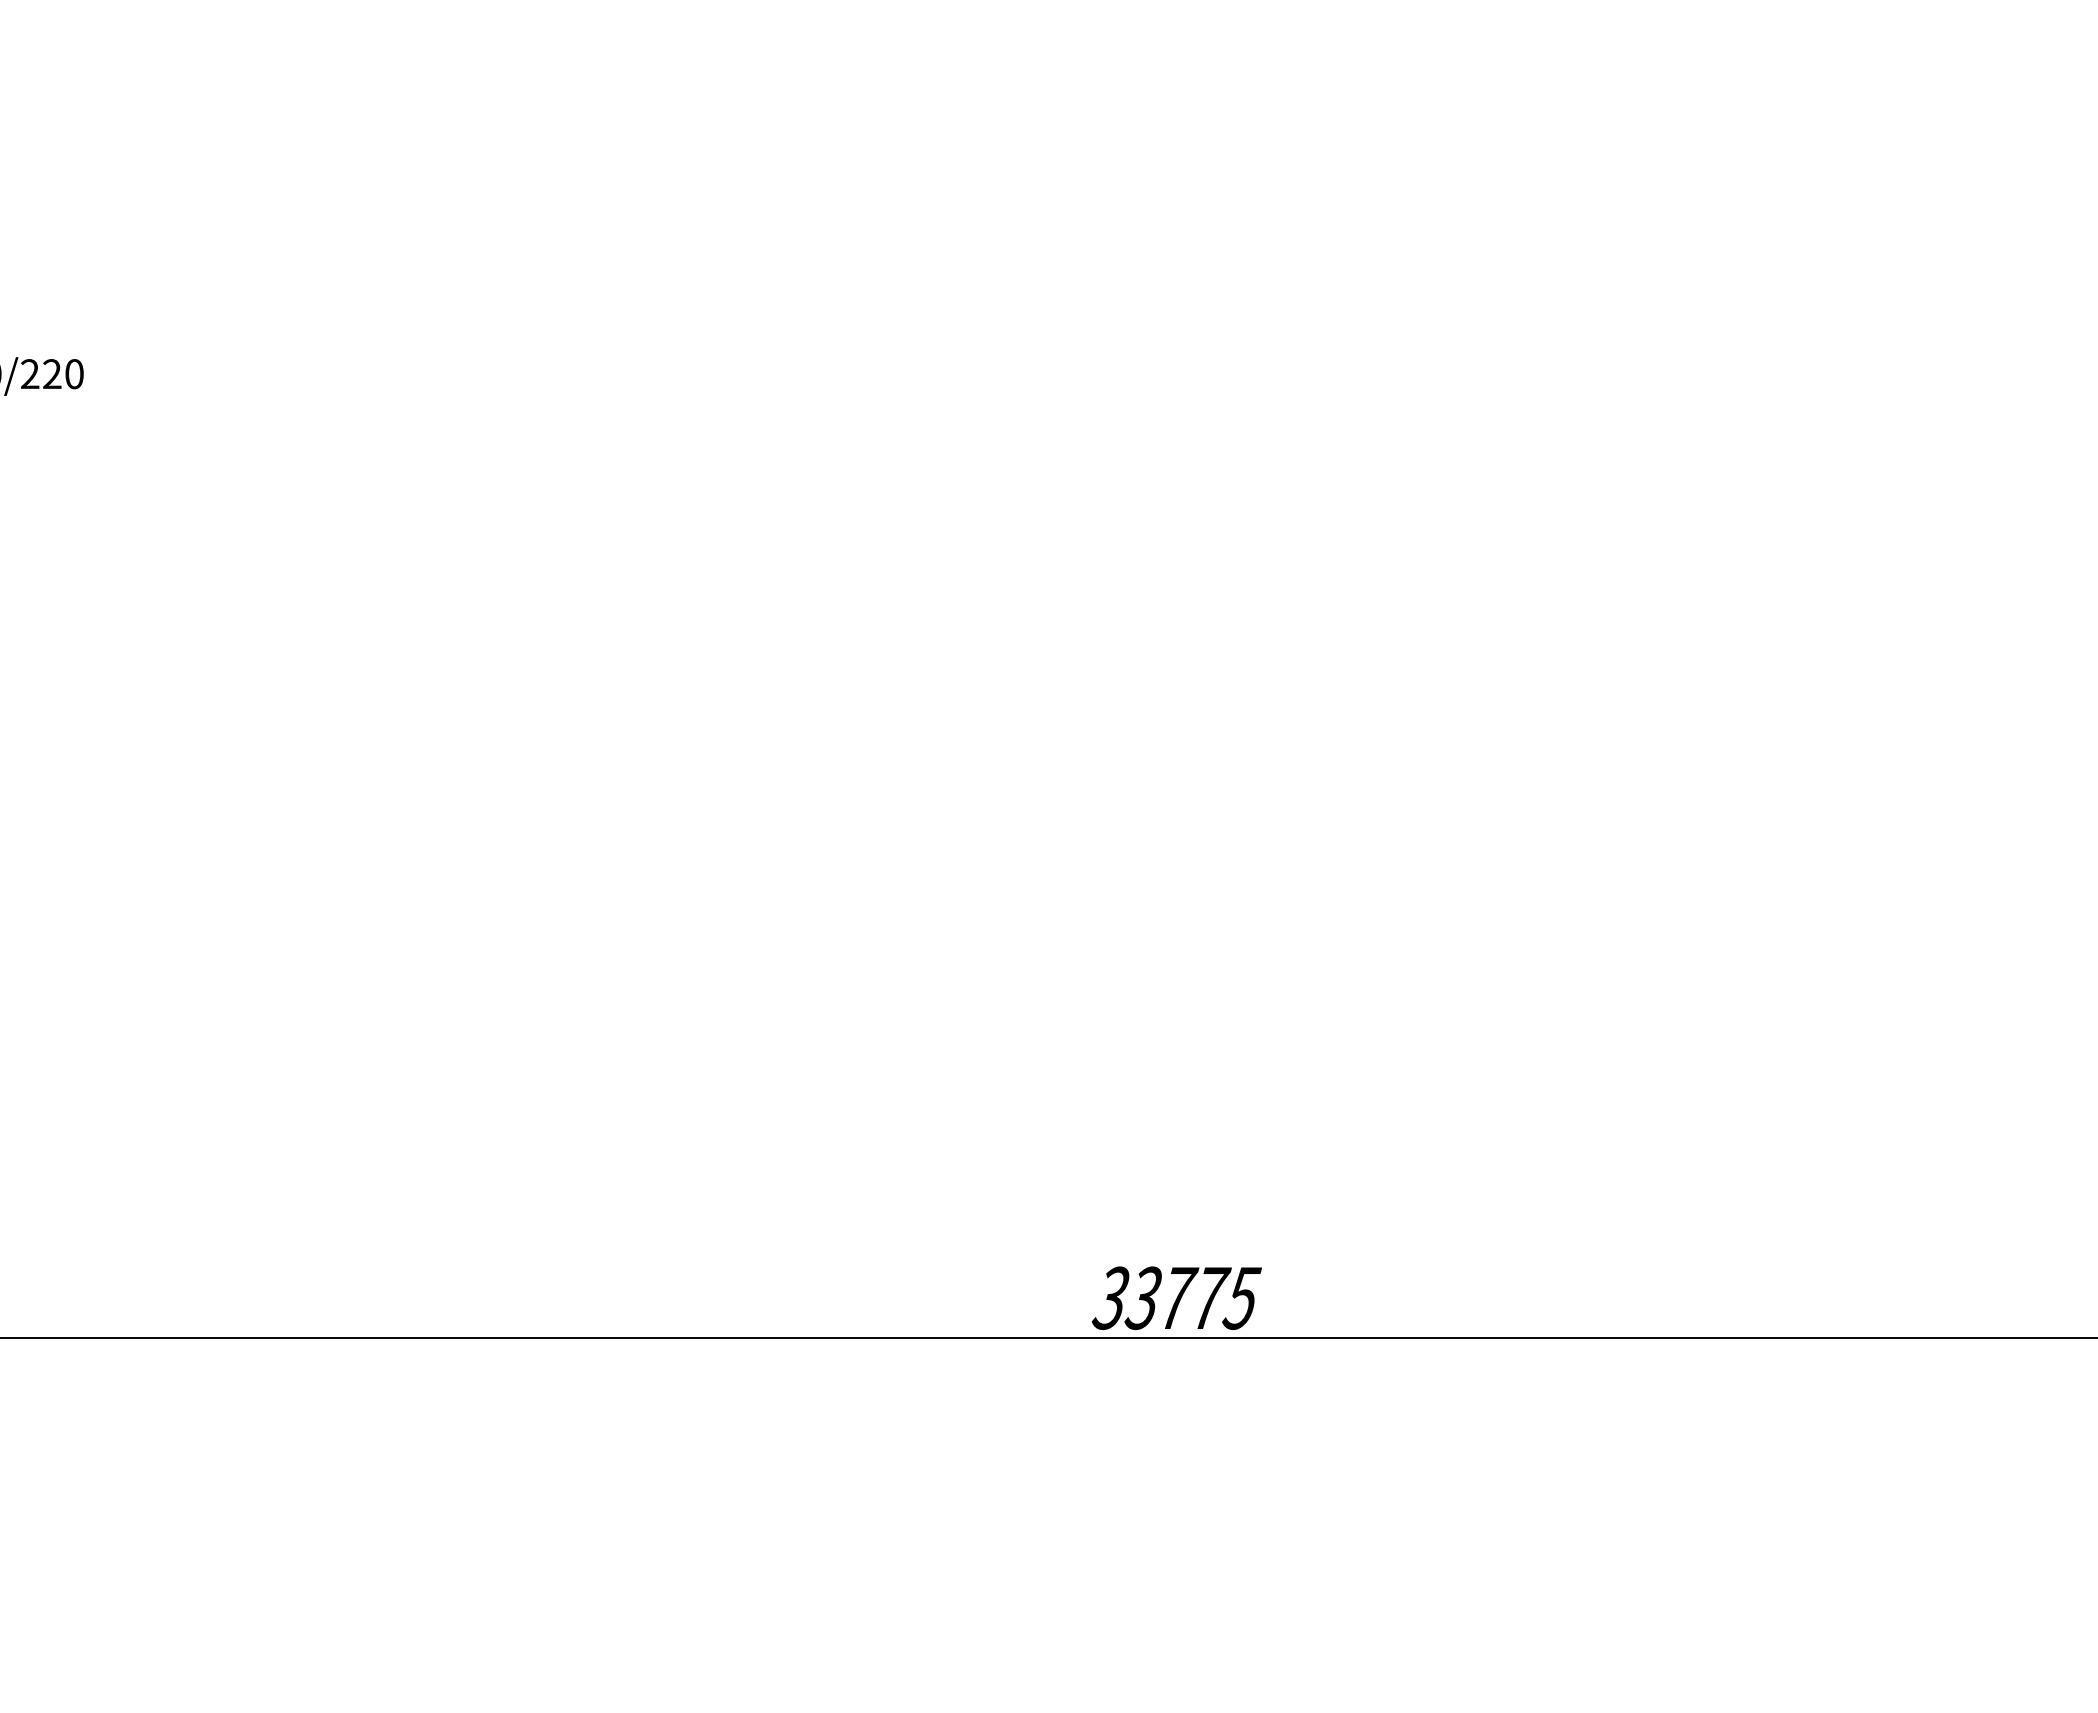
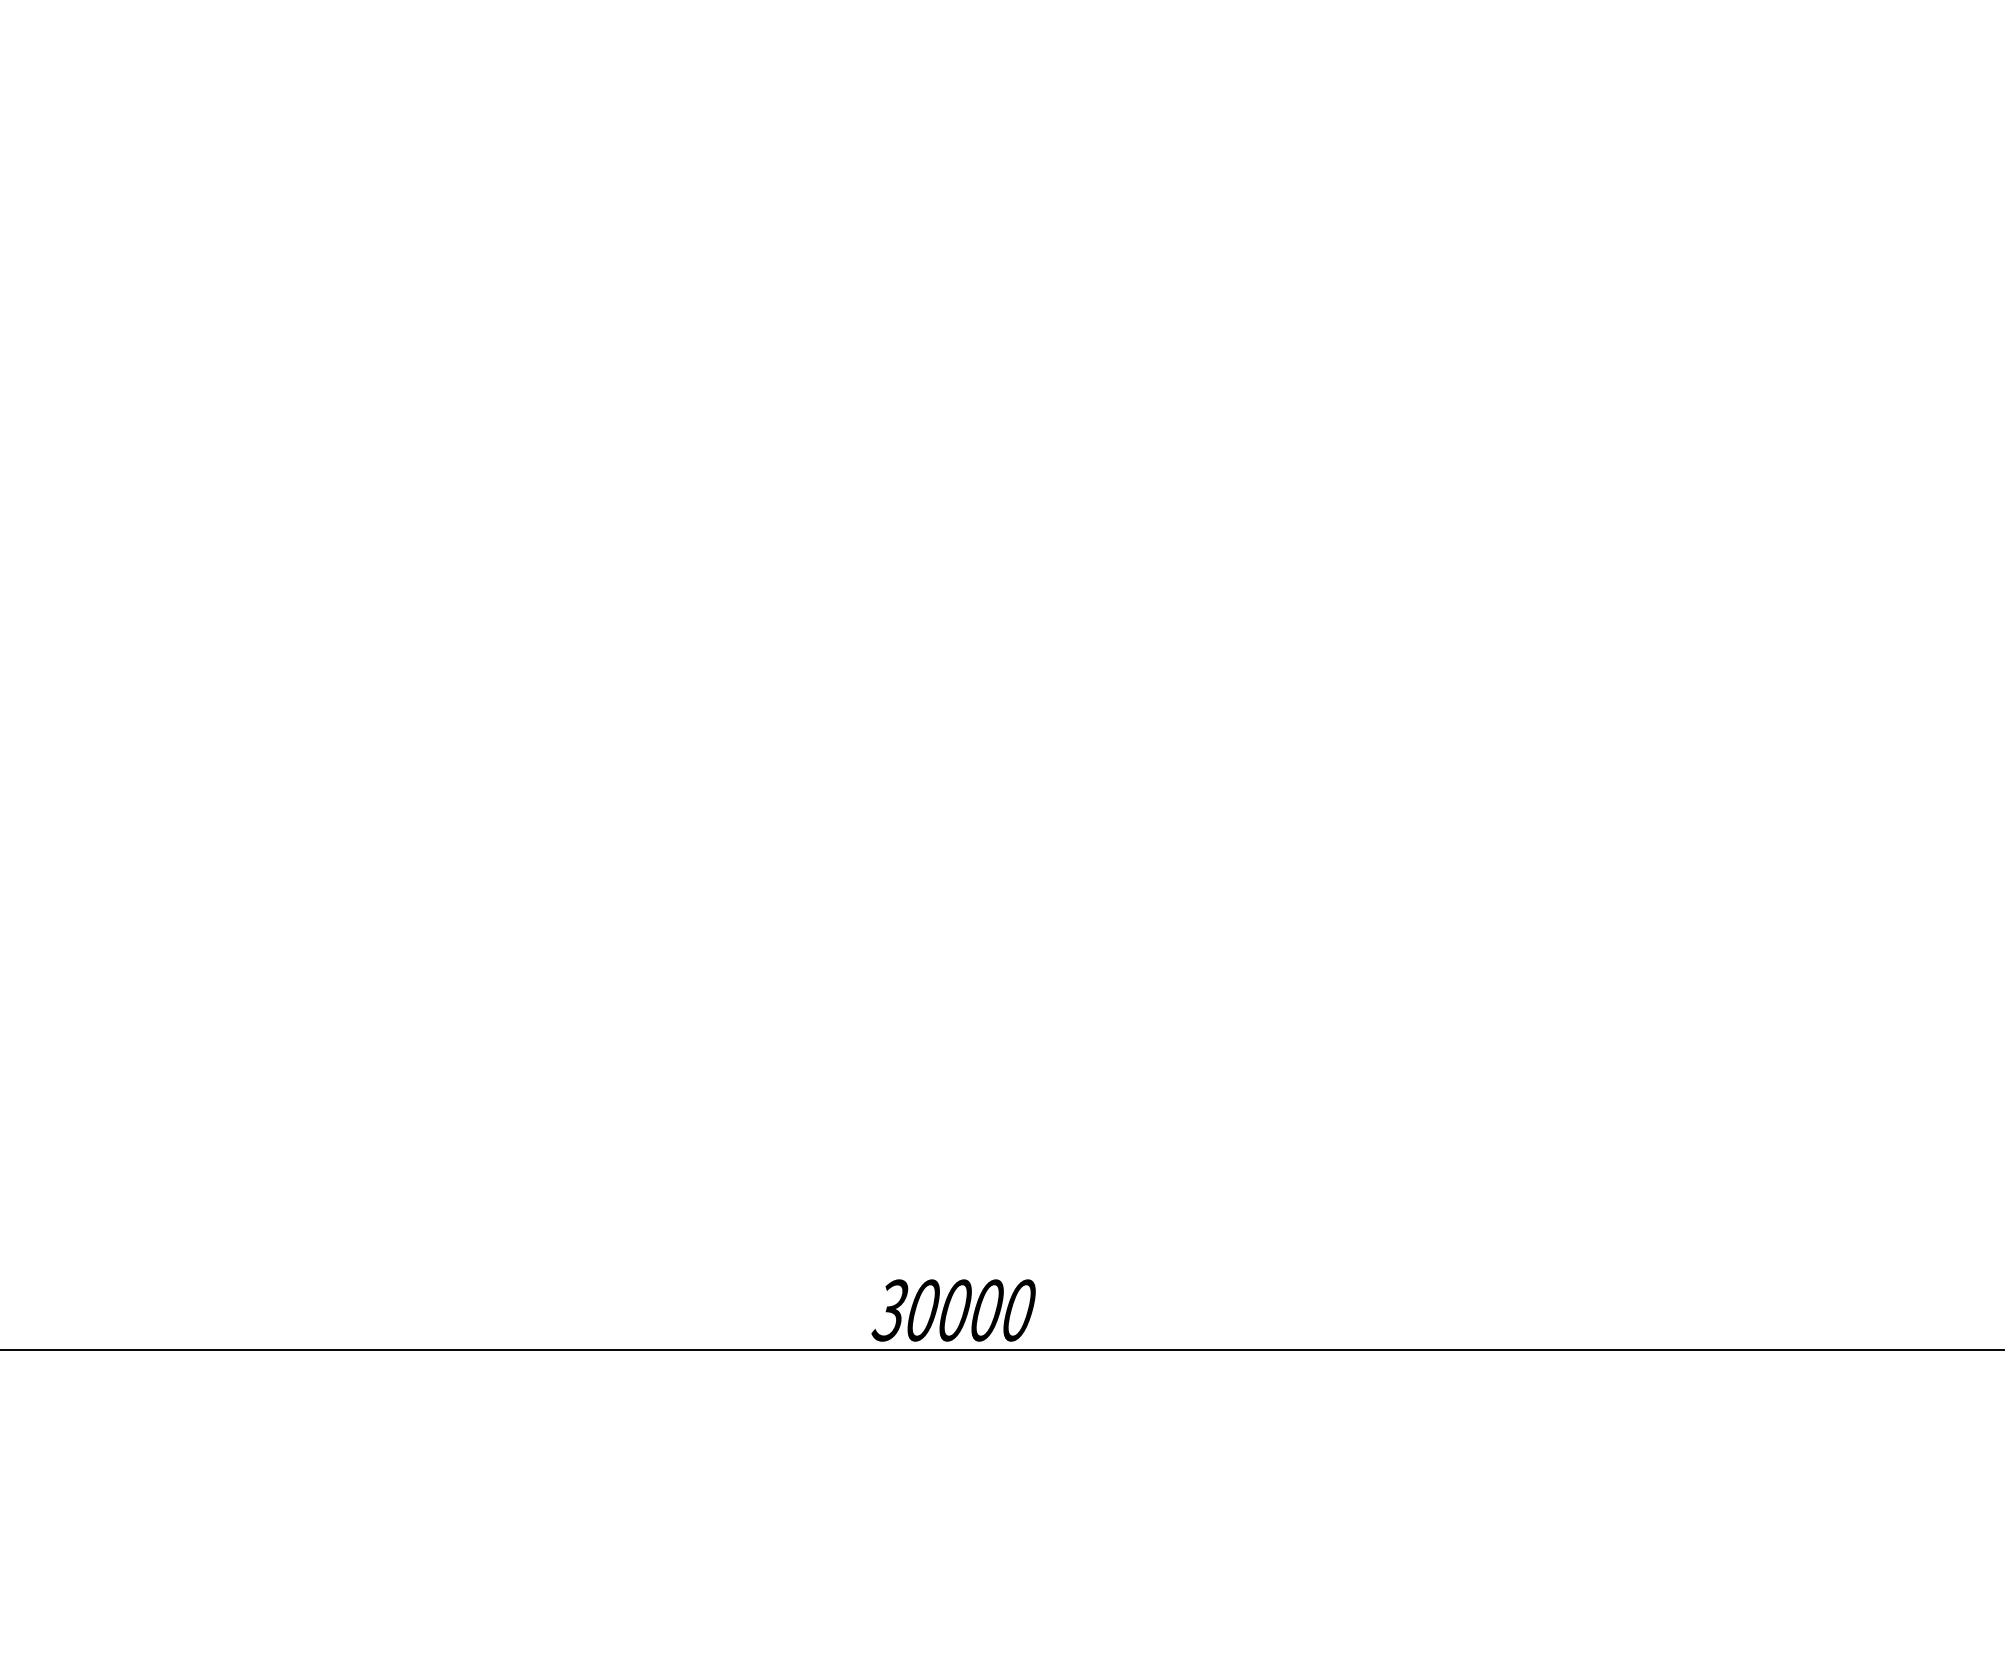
text: (1192, 1298) -> (970, 1310), 33775 -> 30000

